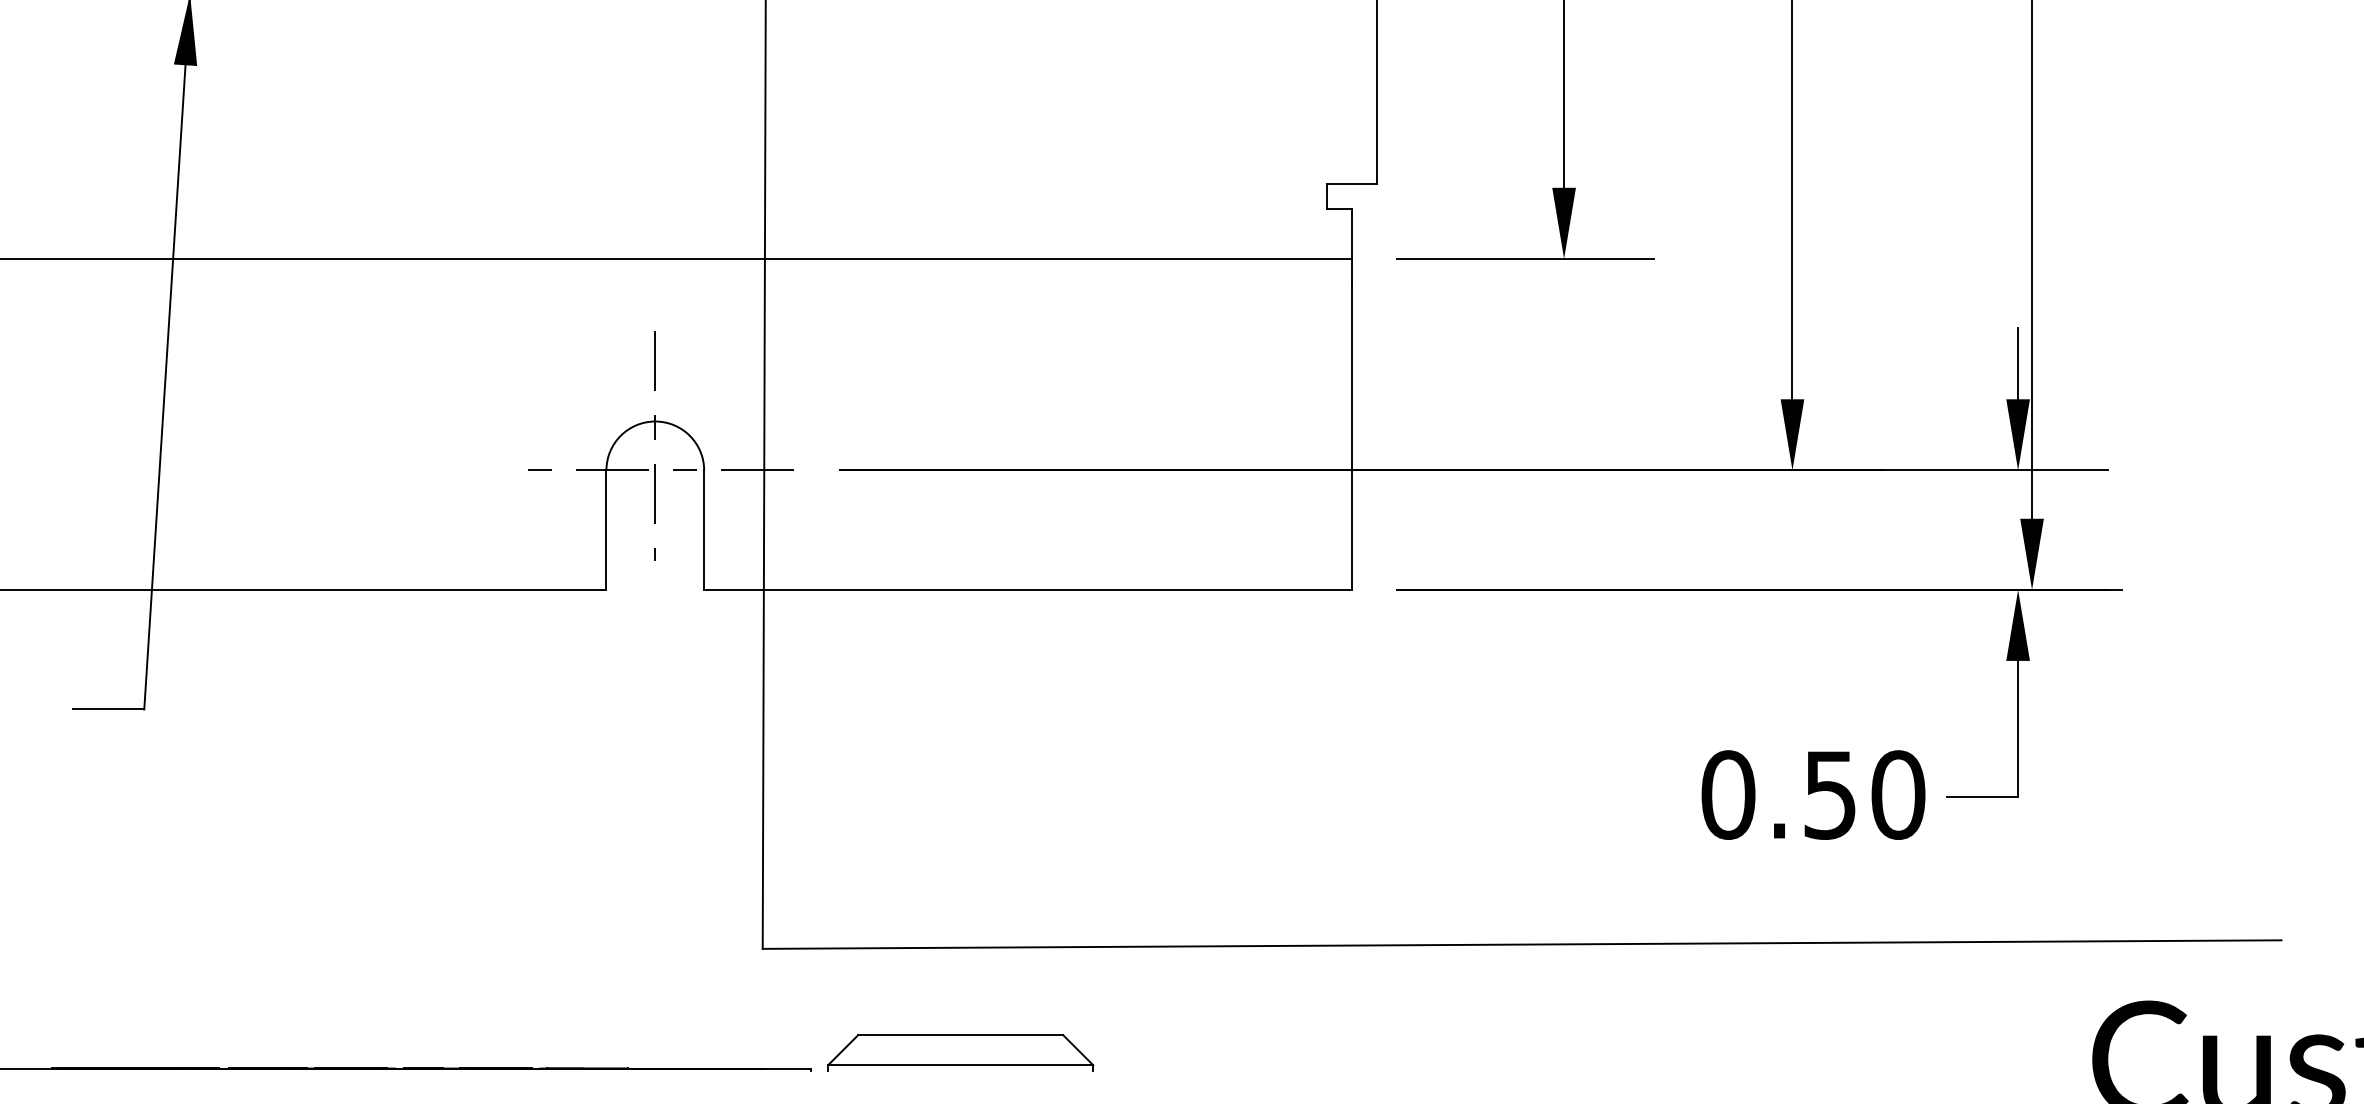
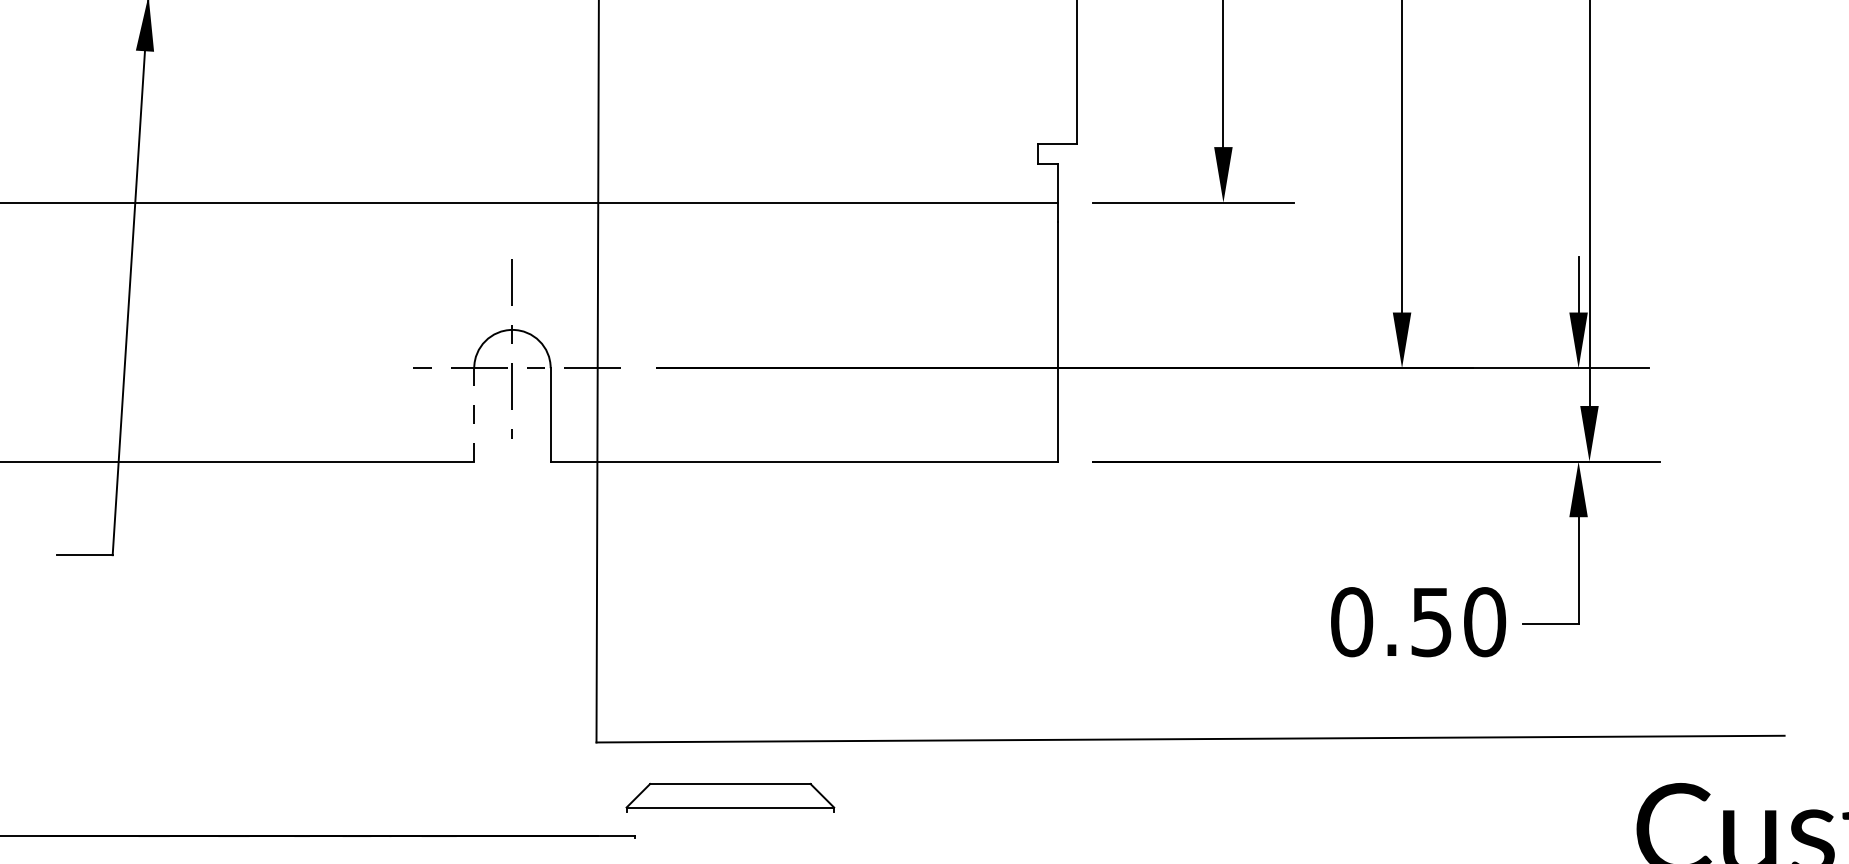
line: (606, 529) -> (474, 414), solid -> dashed
part: (960, 1052) -> (730, 797), moved

